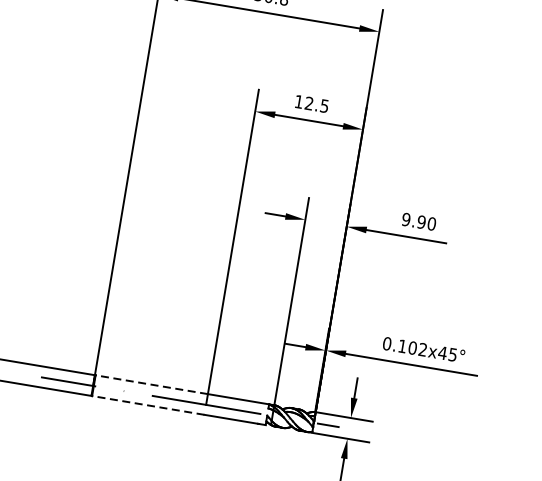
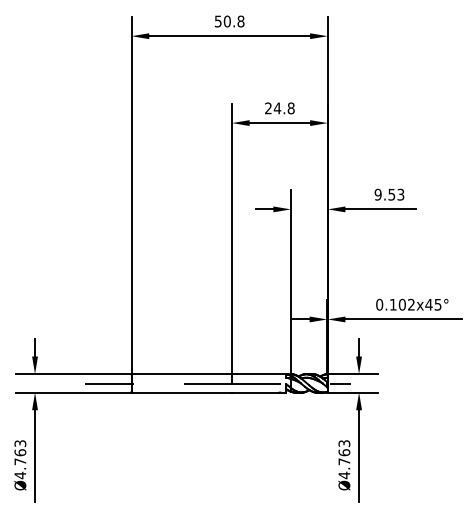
text: (311, 104) -> (279, 108), 12.5 -> 24.8
text: (426, 222) -> (396, 194), 9.90 -> 9.53
line: (152, 385) -> (182, 374), dashed -> solid
line: (148, 405) -> (182, 392), dashed -> solid

